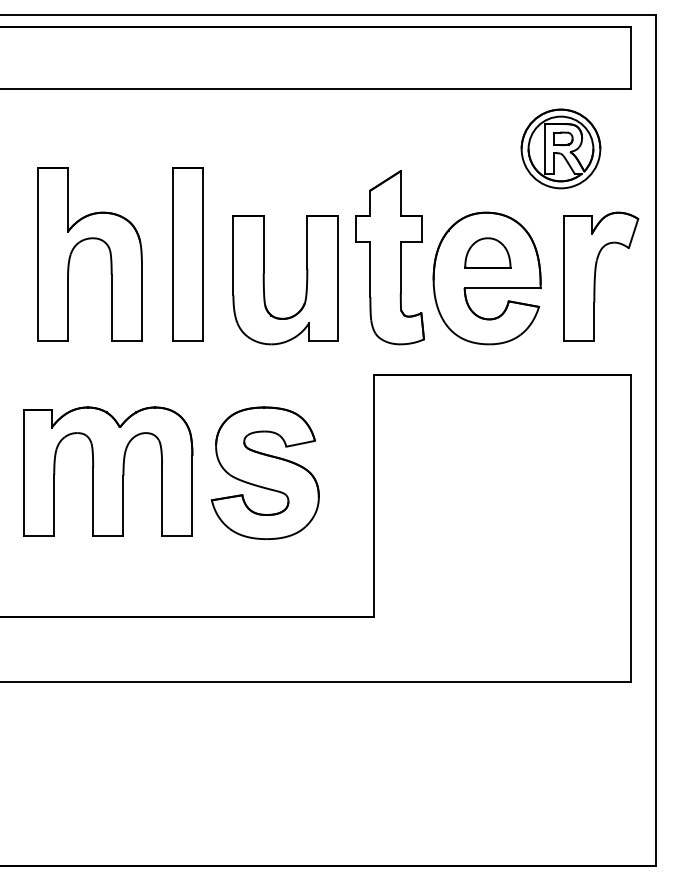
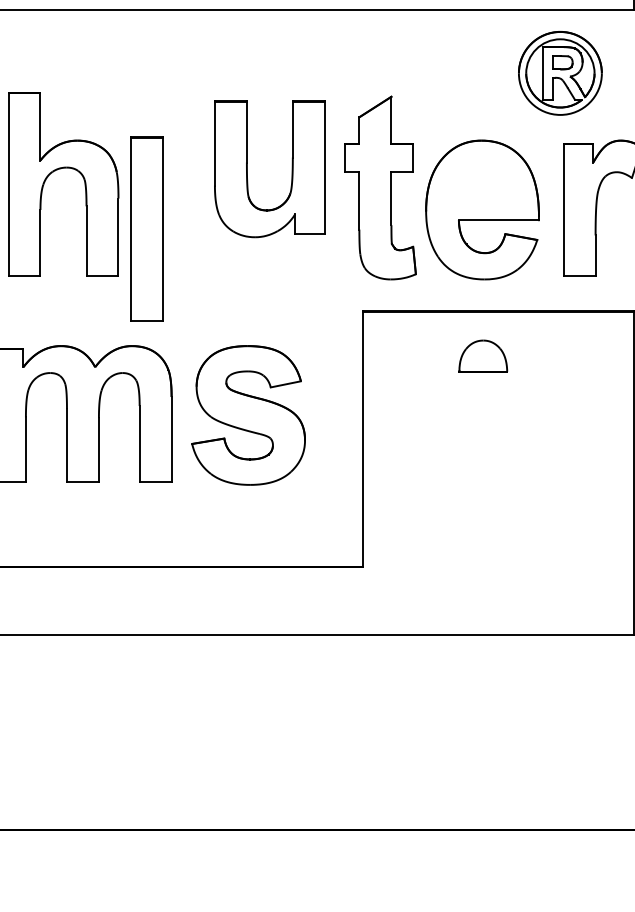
part: (487, 252) -> (482, 355), moved
part: (187, 254) -> (146, 228), moved
part: (264, 280) -> (247, 169), moved

